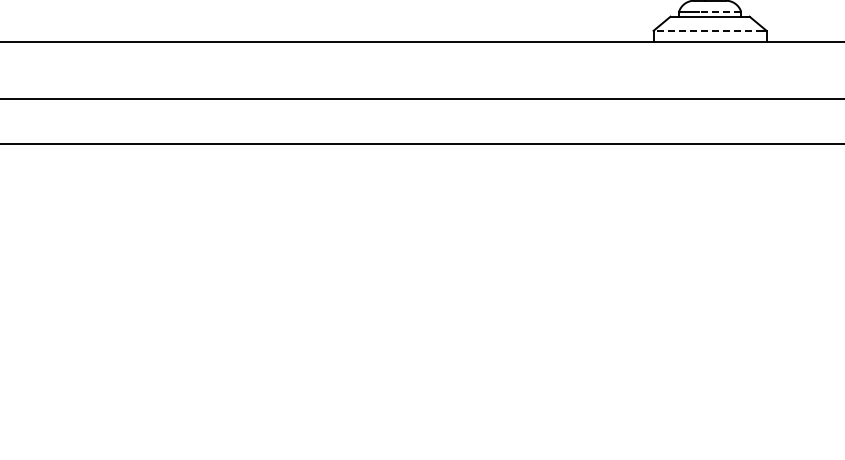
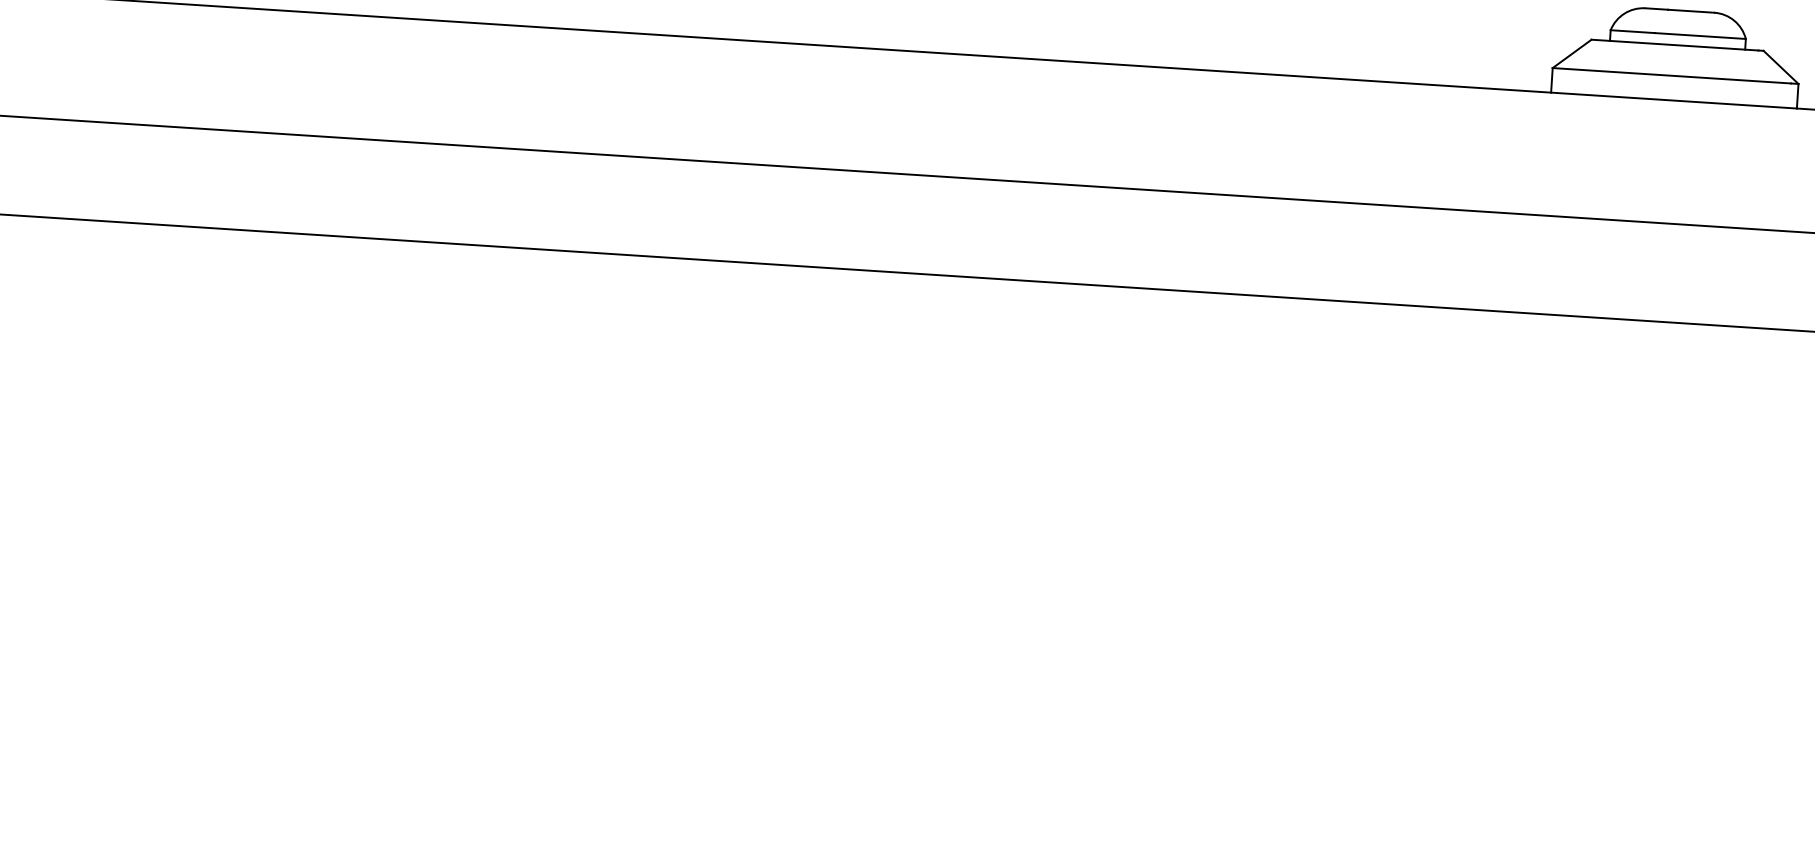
line: (720, 11) -> (1700, 35), dashed -> solid
line: (708, 30) -> (1672, 75), dashed -> solid

